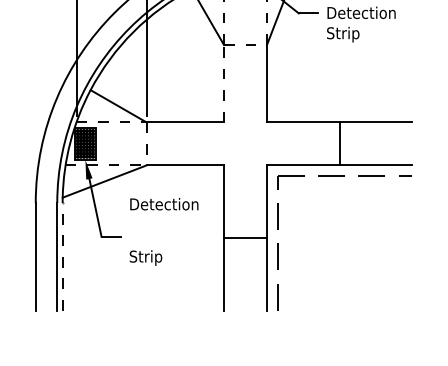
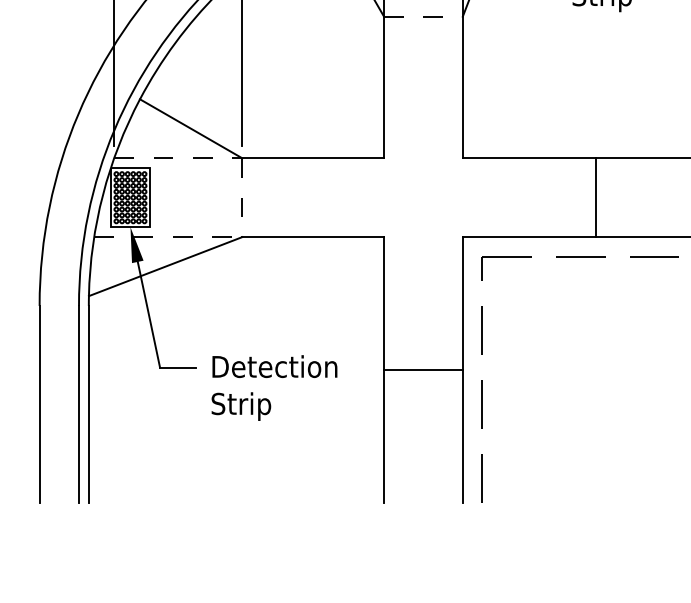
line: (224, 83) -> (384, 87), dashed -> solid
text: (164, 204) -> (275, 367), moved
line: (62, 256) -> (88, 403), dashed -> solid

